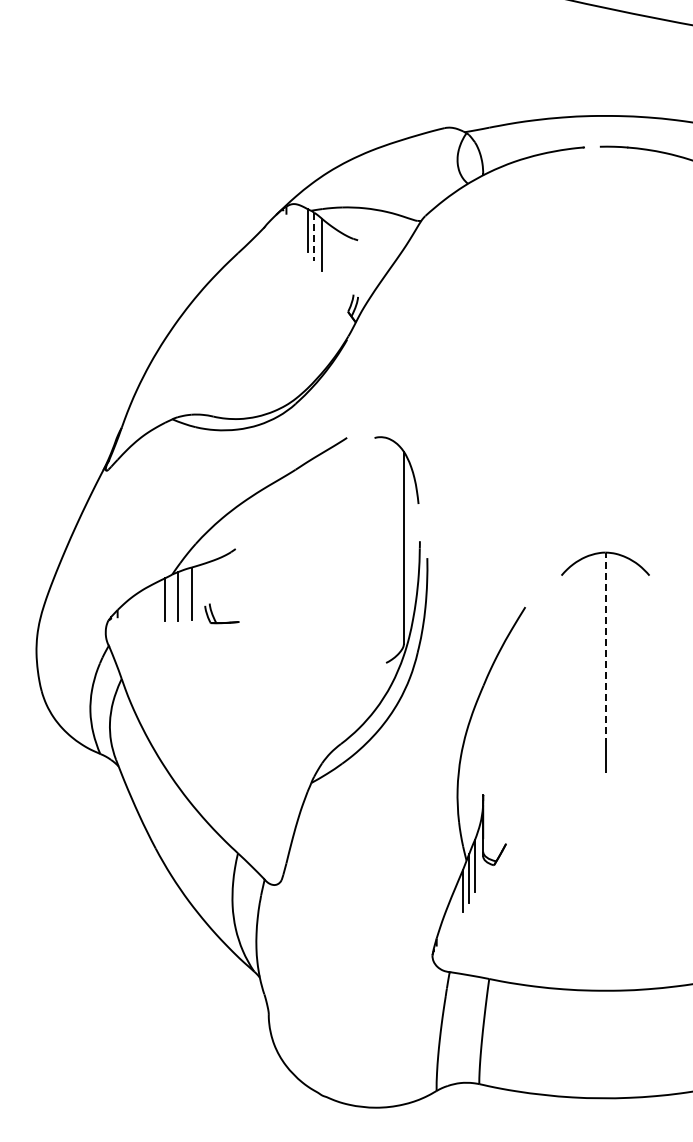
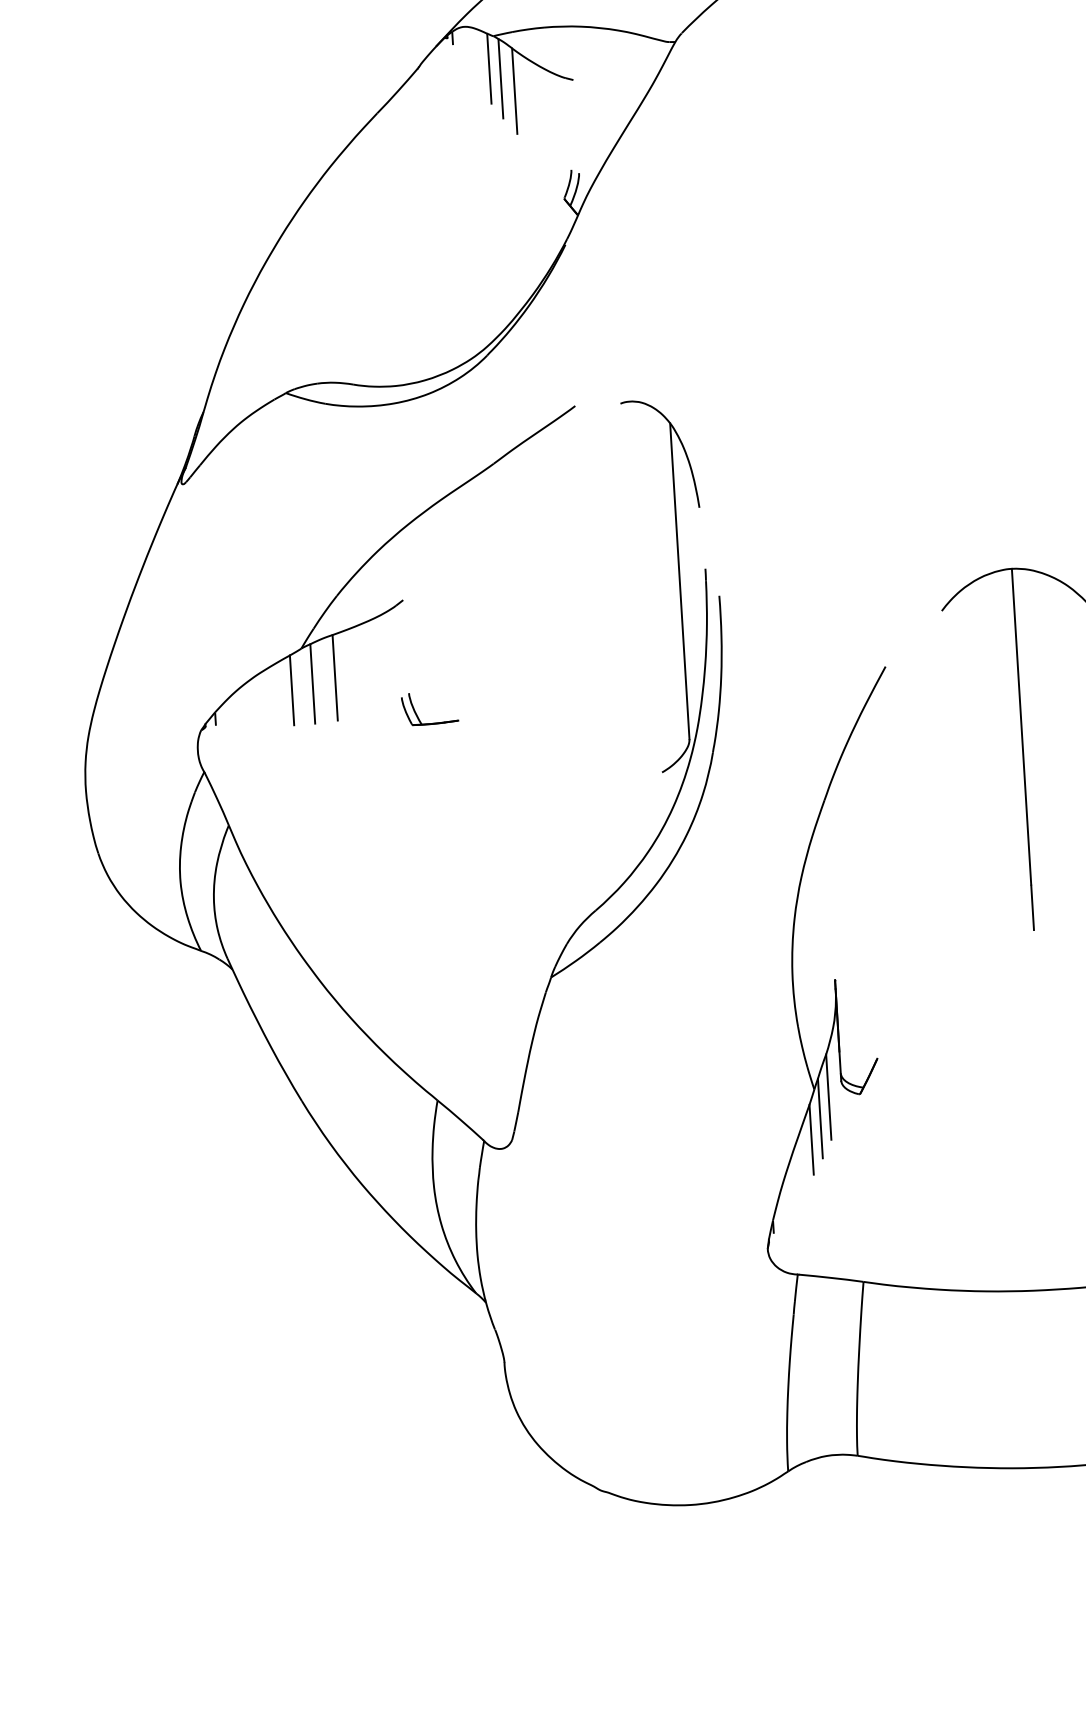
line: (314, 237) -> (501, 79), dashed -> solid
part: (214, 616) -> (418, 713), moved
line: (605, 648) -> (1021, 726), dashed -> solid

